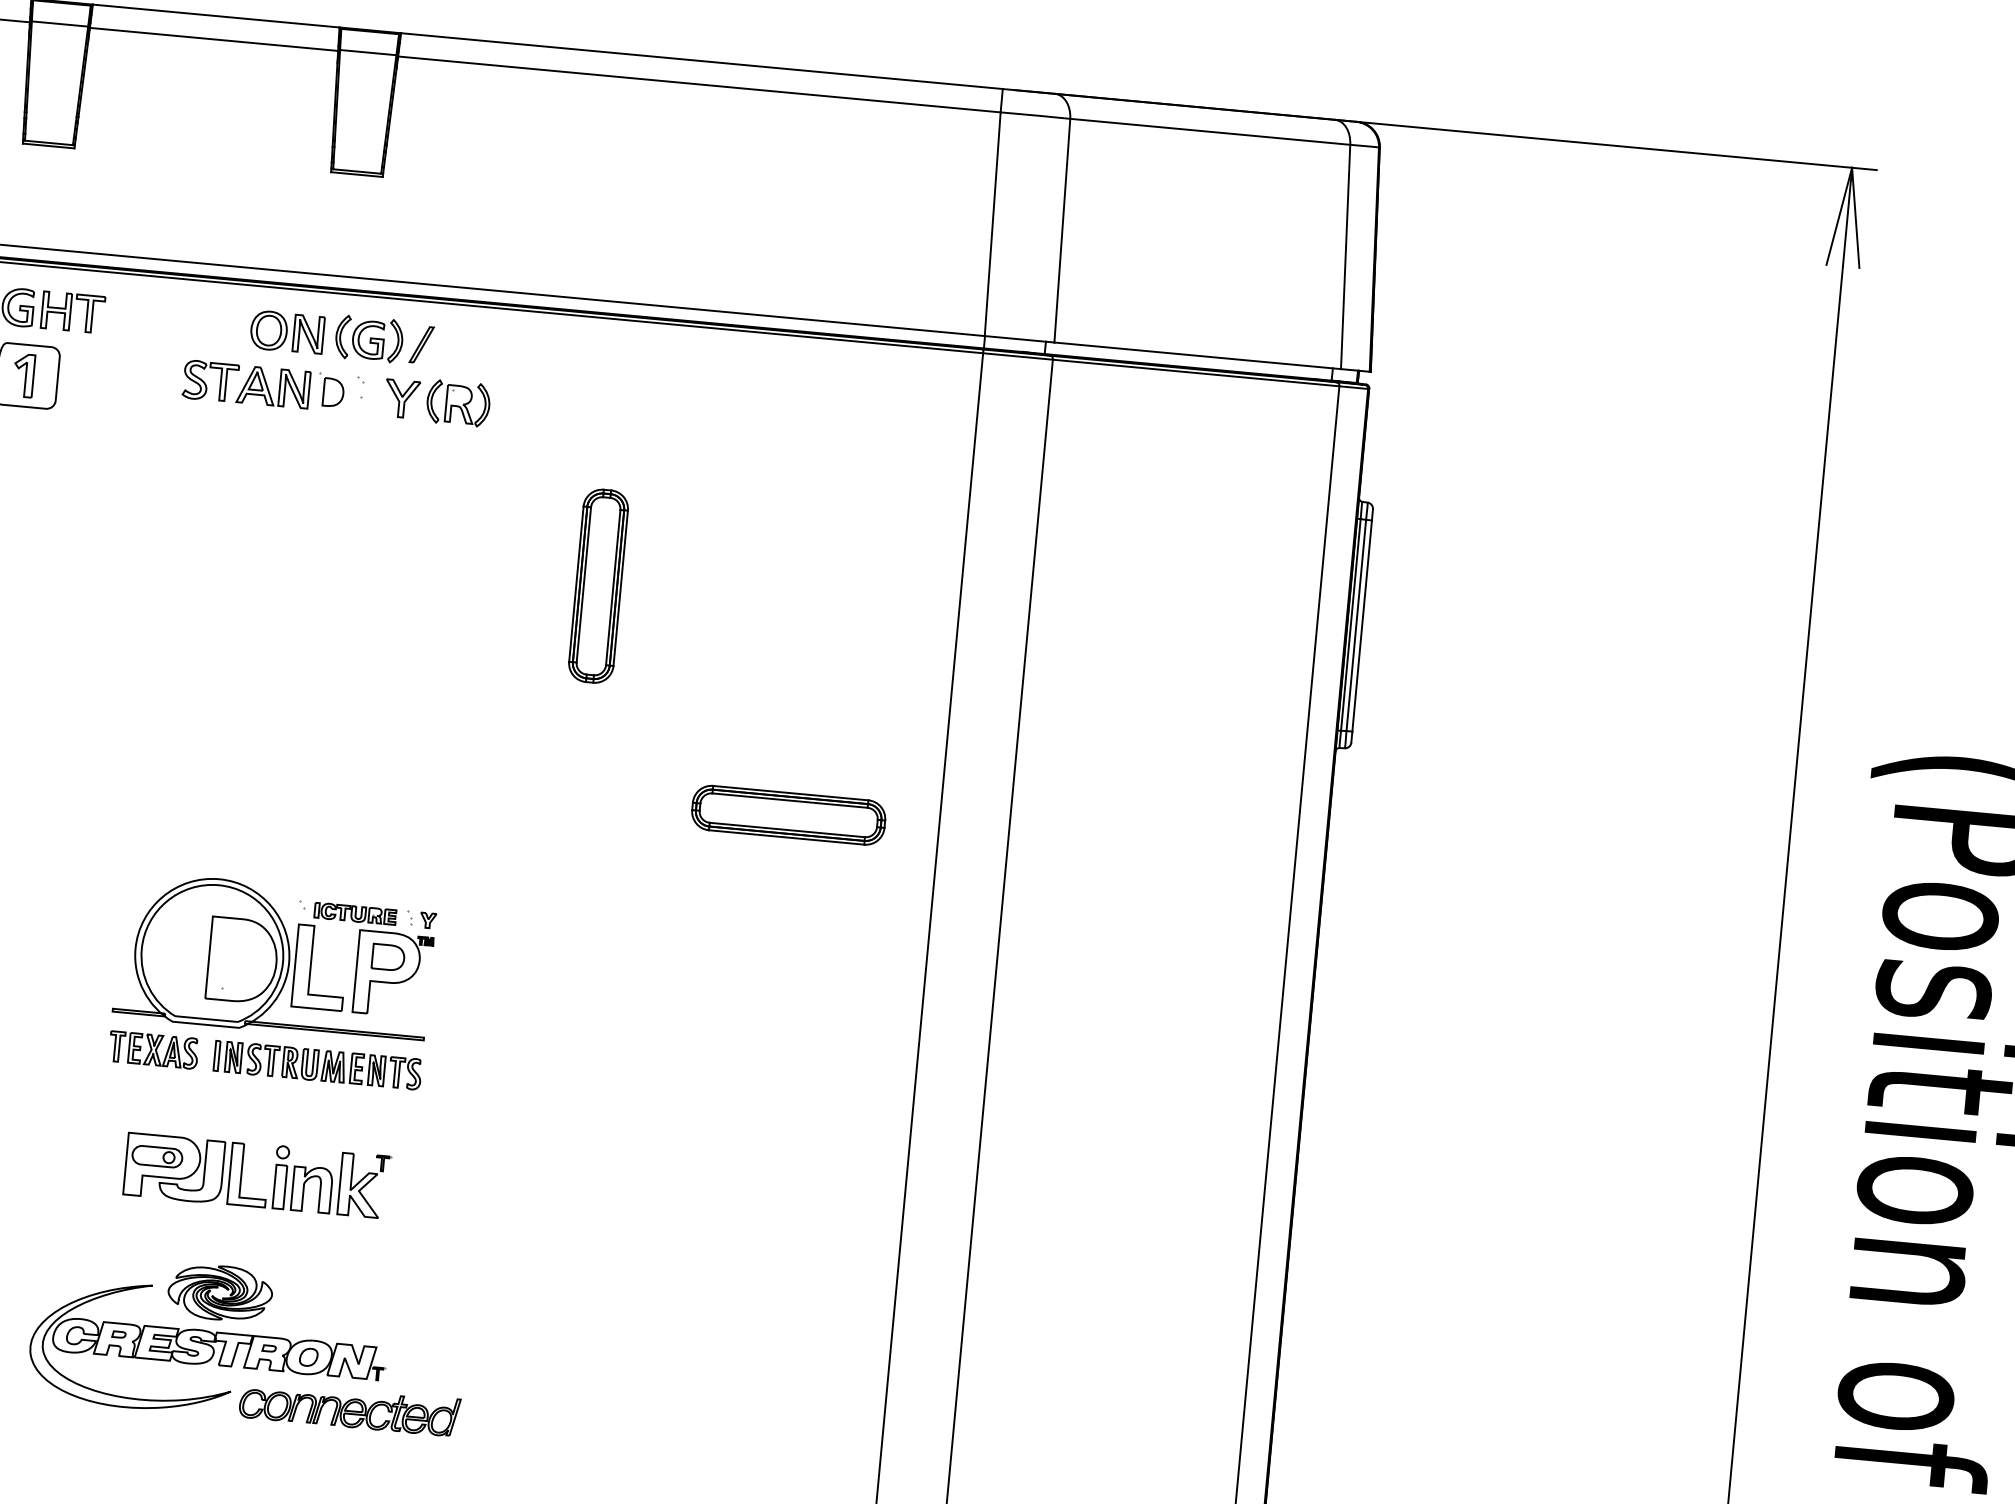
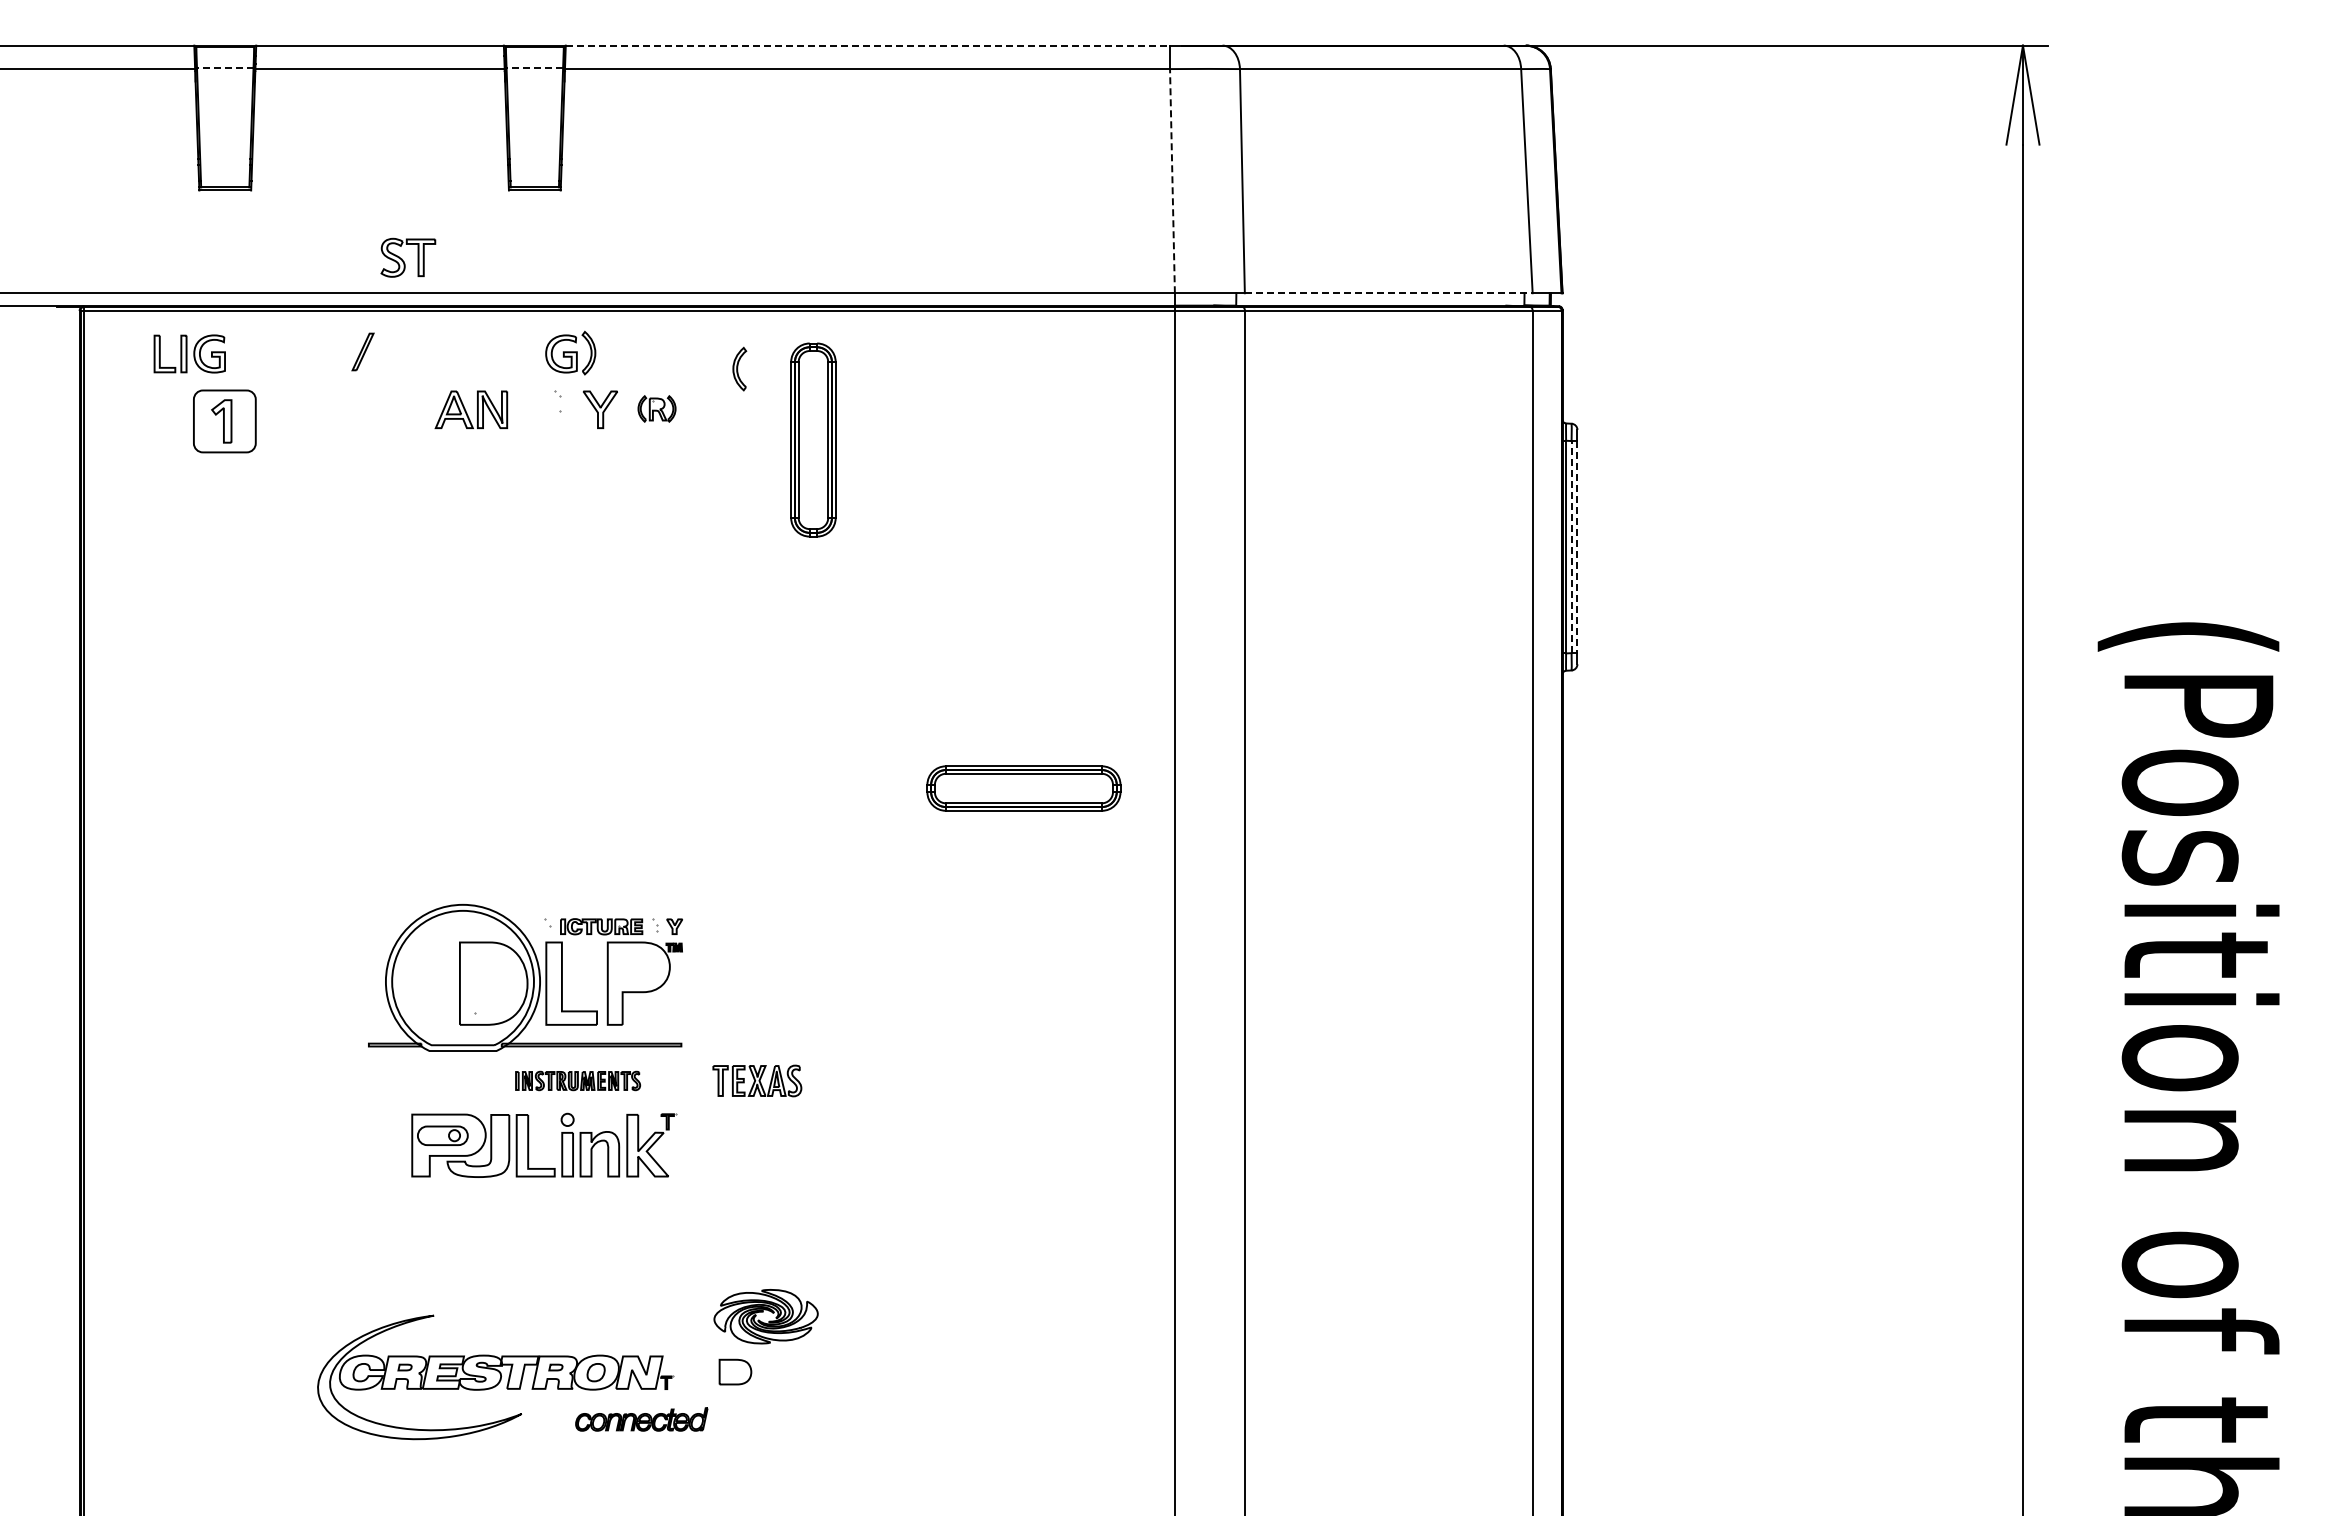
line: (59, 23) -> (224, 67), solid -> dashed
line: (367, 52) -> (534, 67), solid -> dashed
line: (702, 61) -> (868, 45), solid -> dashed
line: (992, 223) -> (1172, 180), solid -> dashed
part: (72, 311) -> (264, 353), removed
part: (287, 331) -> (480, 353), removed
part: (342, 335) -> (739, 368), moved
part: (421, 344) -> (362, 351), moved
line: (1197, 356) -> (1388, 293), solid -> dashed
part: (210, 381) -> (408, 257), moved
part: (331, 390) -> (529, 407), removed
part: (457, 402) -> (656, 408), size x0.6
part: (598, 585) -> (813, 439), moved
line: (1356, 624) -> (1571, 546), solid -> dashed
line: (1362, 626) -> (1577, 547), solid -> dashed
part: (388, 956) -> (735, 1371), moved
part: (153, 1049) -> (757, 1080), moved
part: (317, 1064) -> (577, 1080), size x0.6
part: (242, 1173) -> (529, 1144), moved
part: (219, 1292) -> (765, 1316), moved
part: (349, 1408) -> (641, 1419), size x0.6

